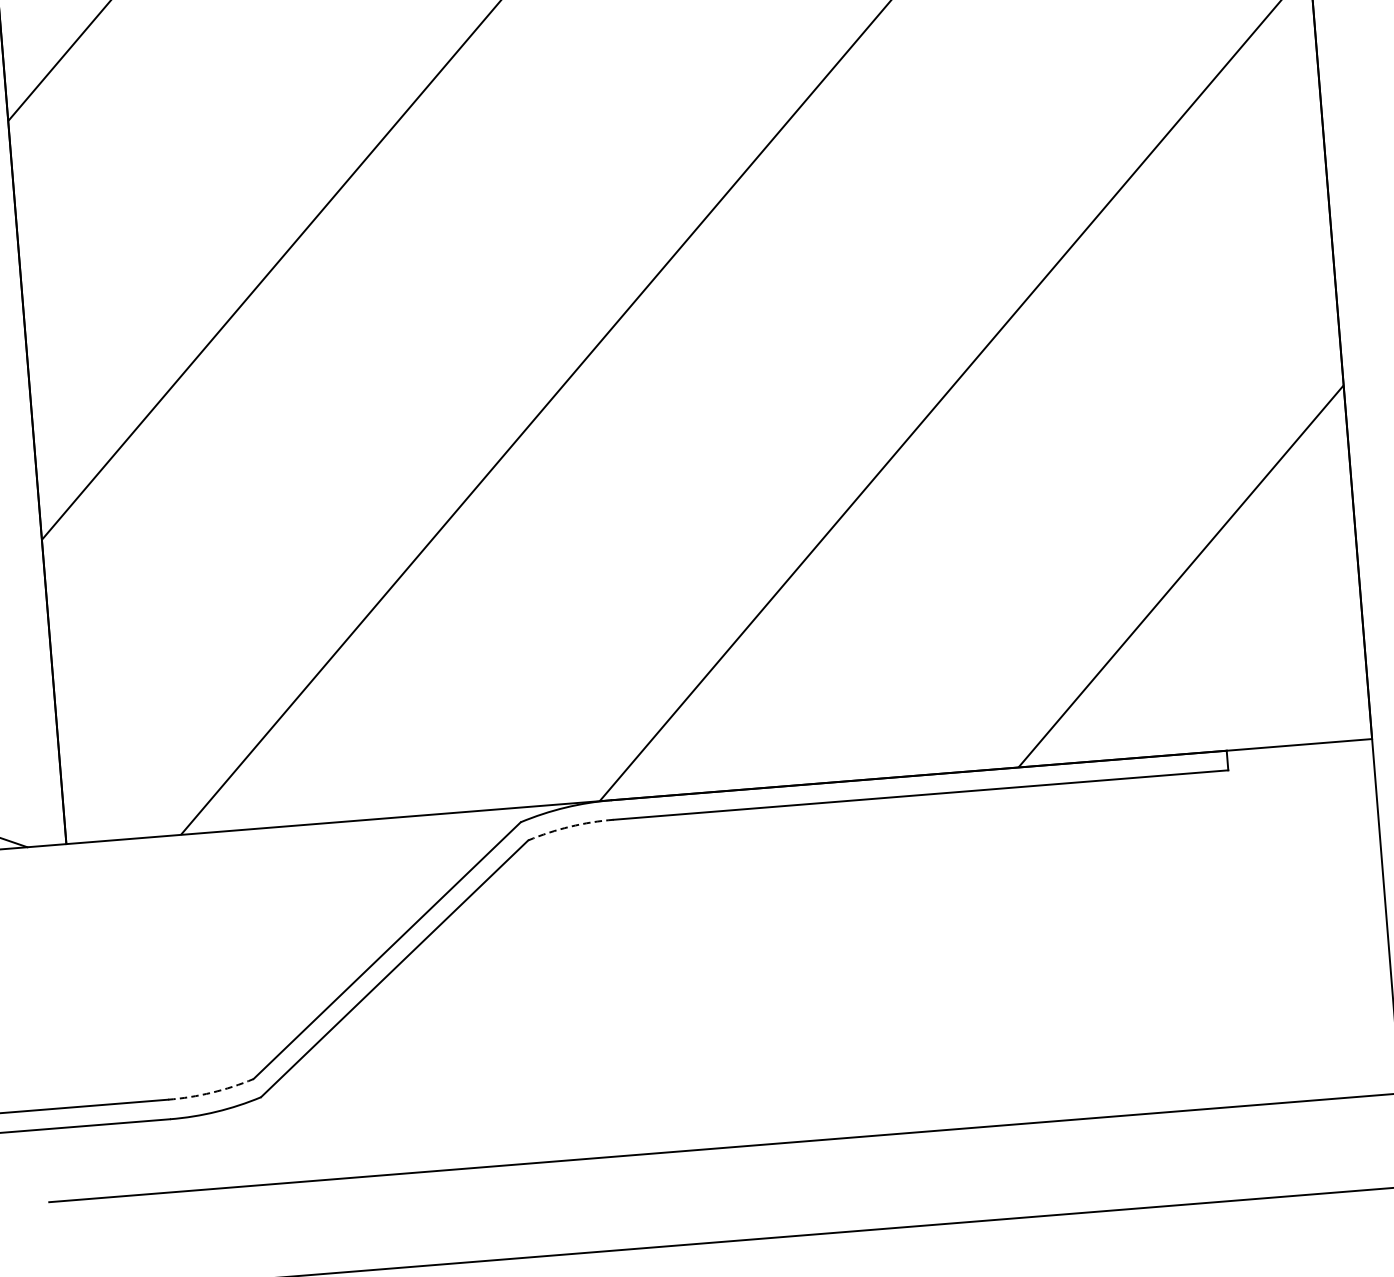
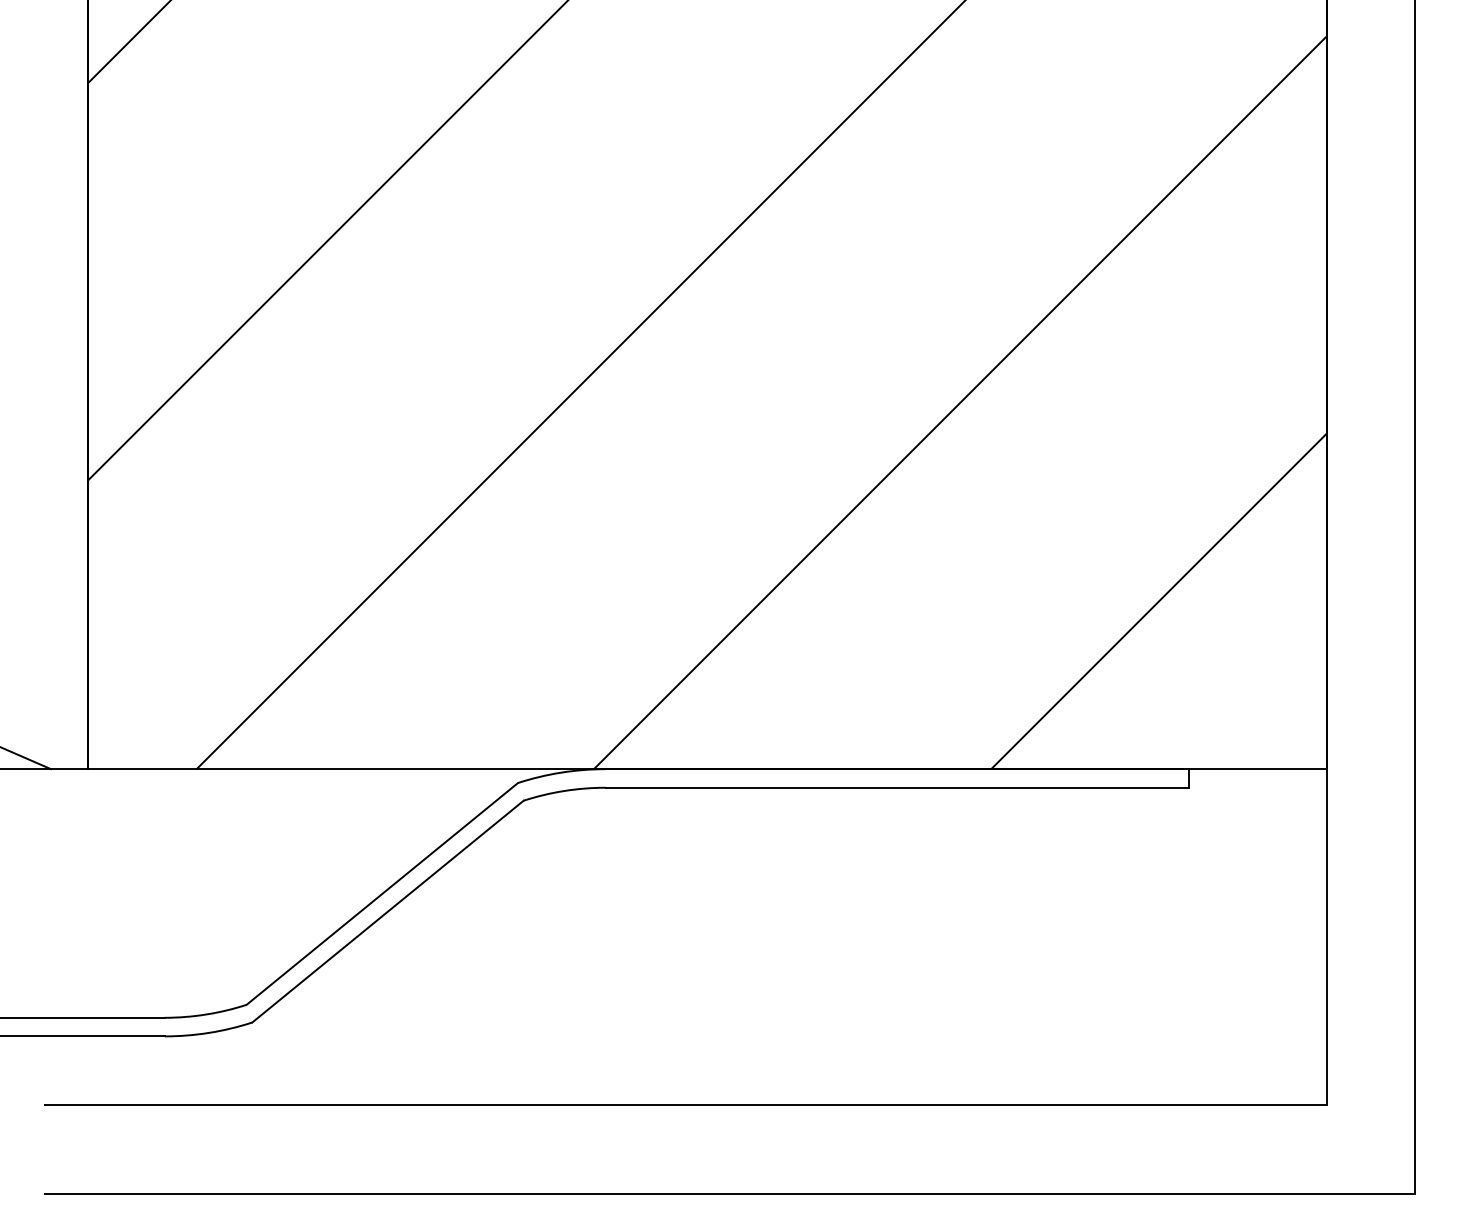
arc: (570, 827) -> (564, 791), dashed -> solid
arc: (212, 1092) -> (206, 1014), dashed -> solid

